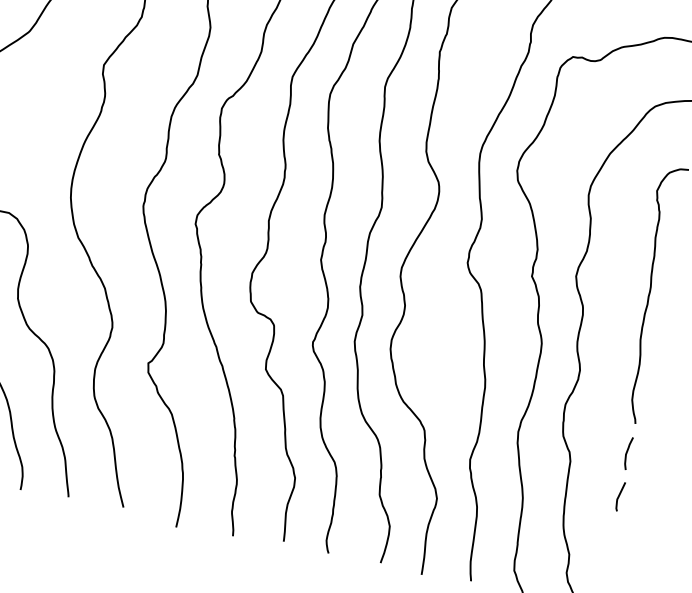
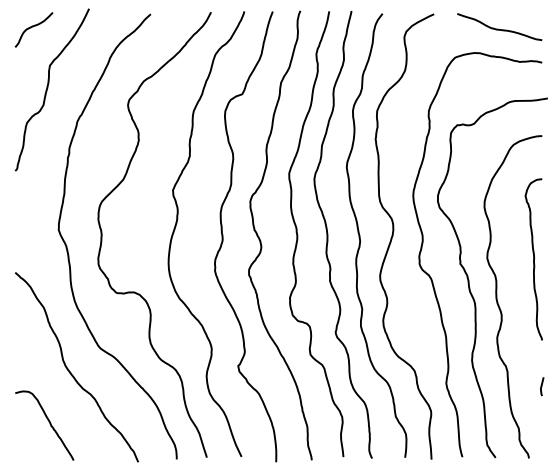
curve: (627, 453) -> (541, 359), removed

